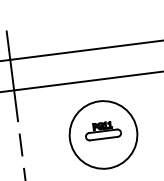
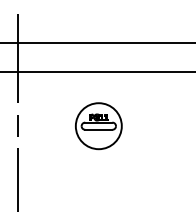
circle: (103, 135) -> (98, 126), size x0.7

